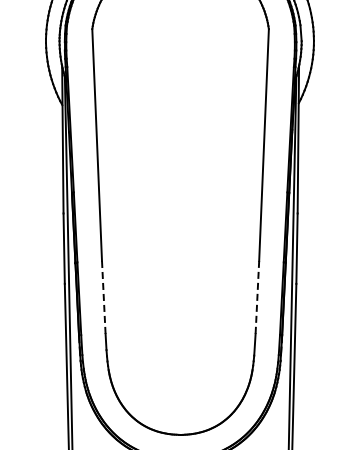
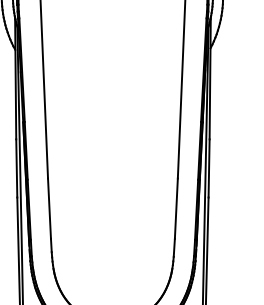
line: (103, 297) -> (49, 208), dashed -> solid
line: (257, 297) -> (176, 208), dashed -> solid

